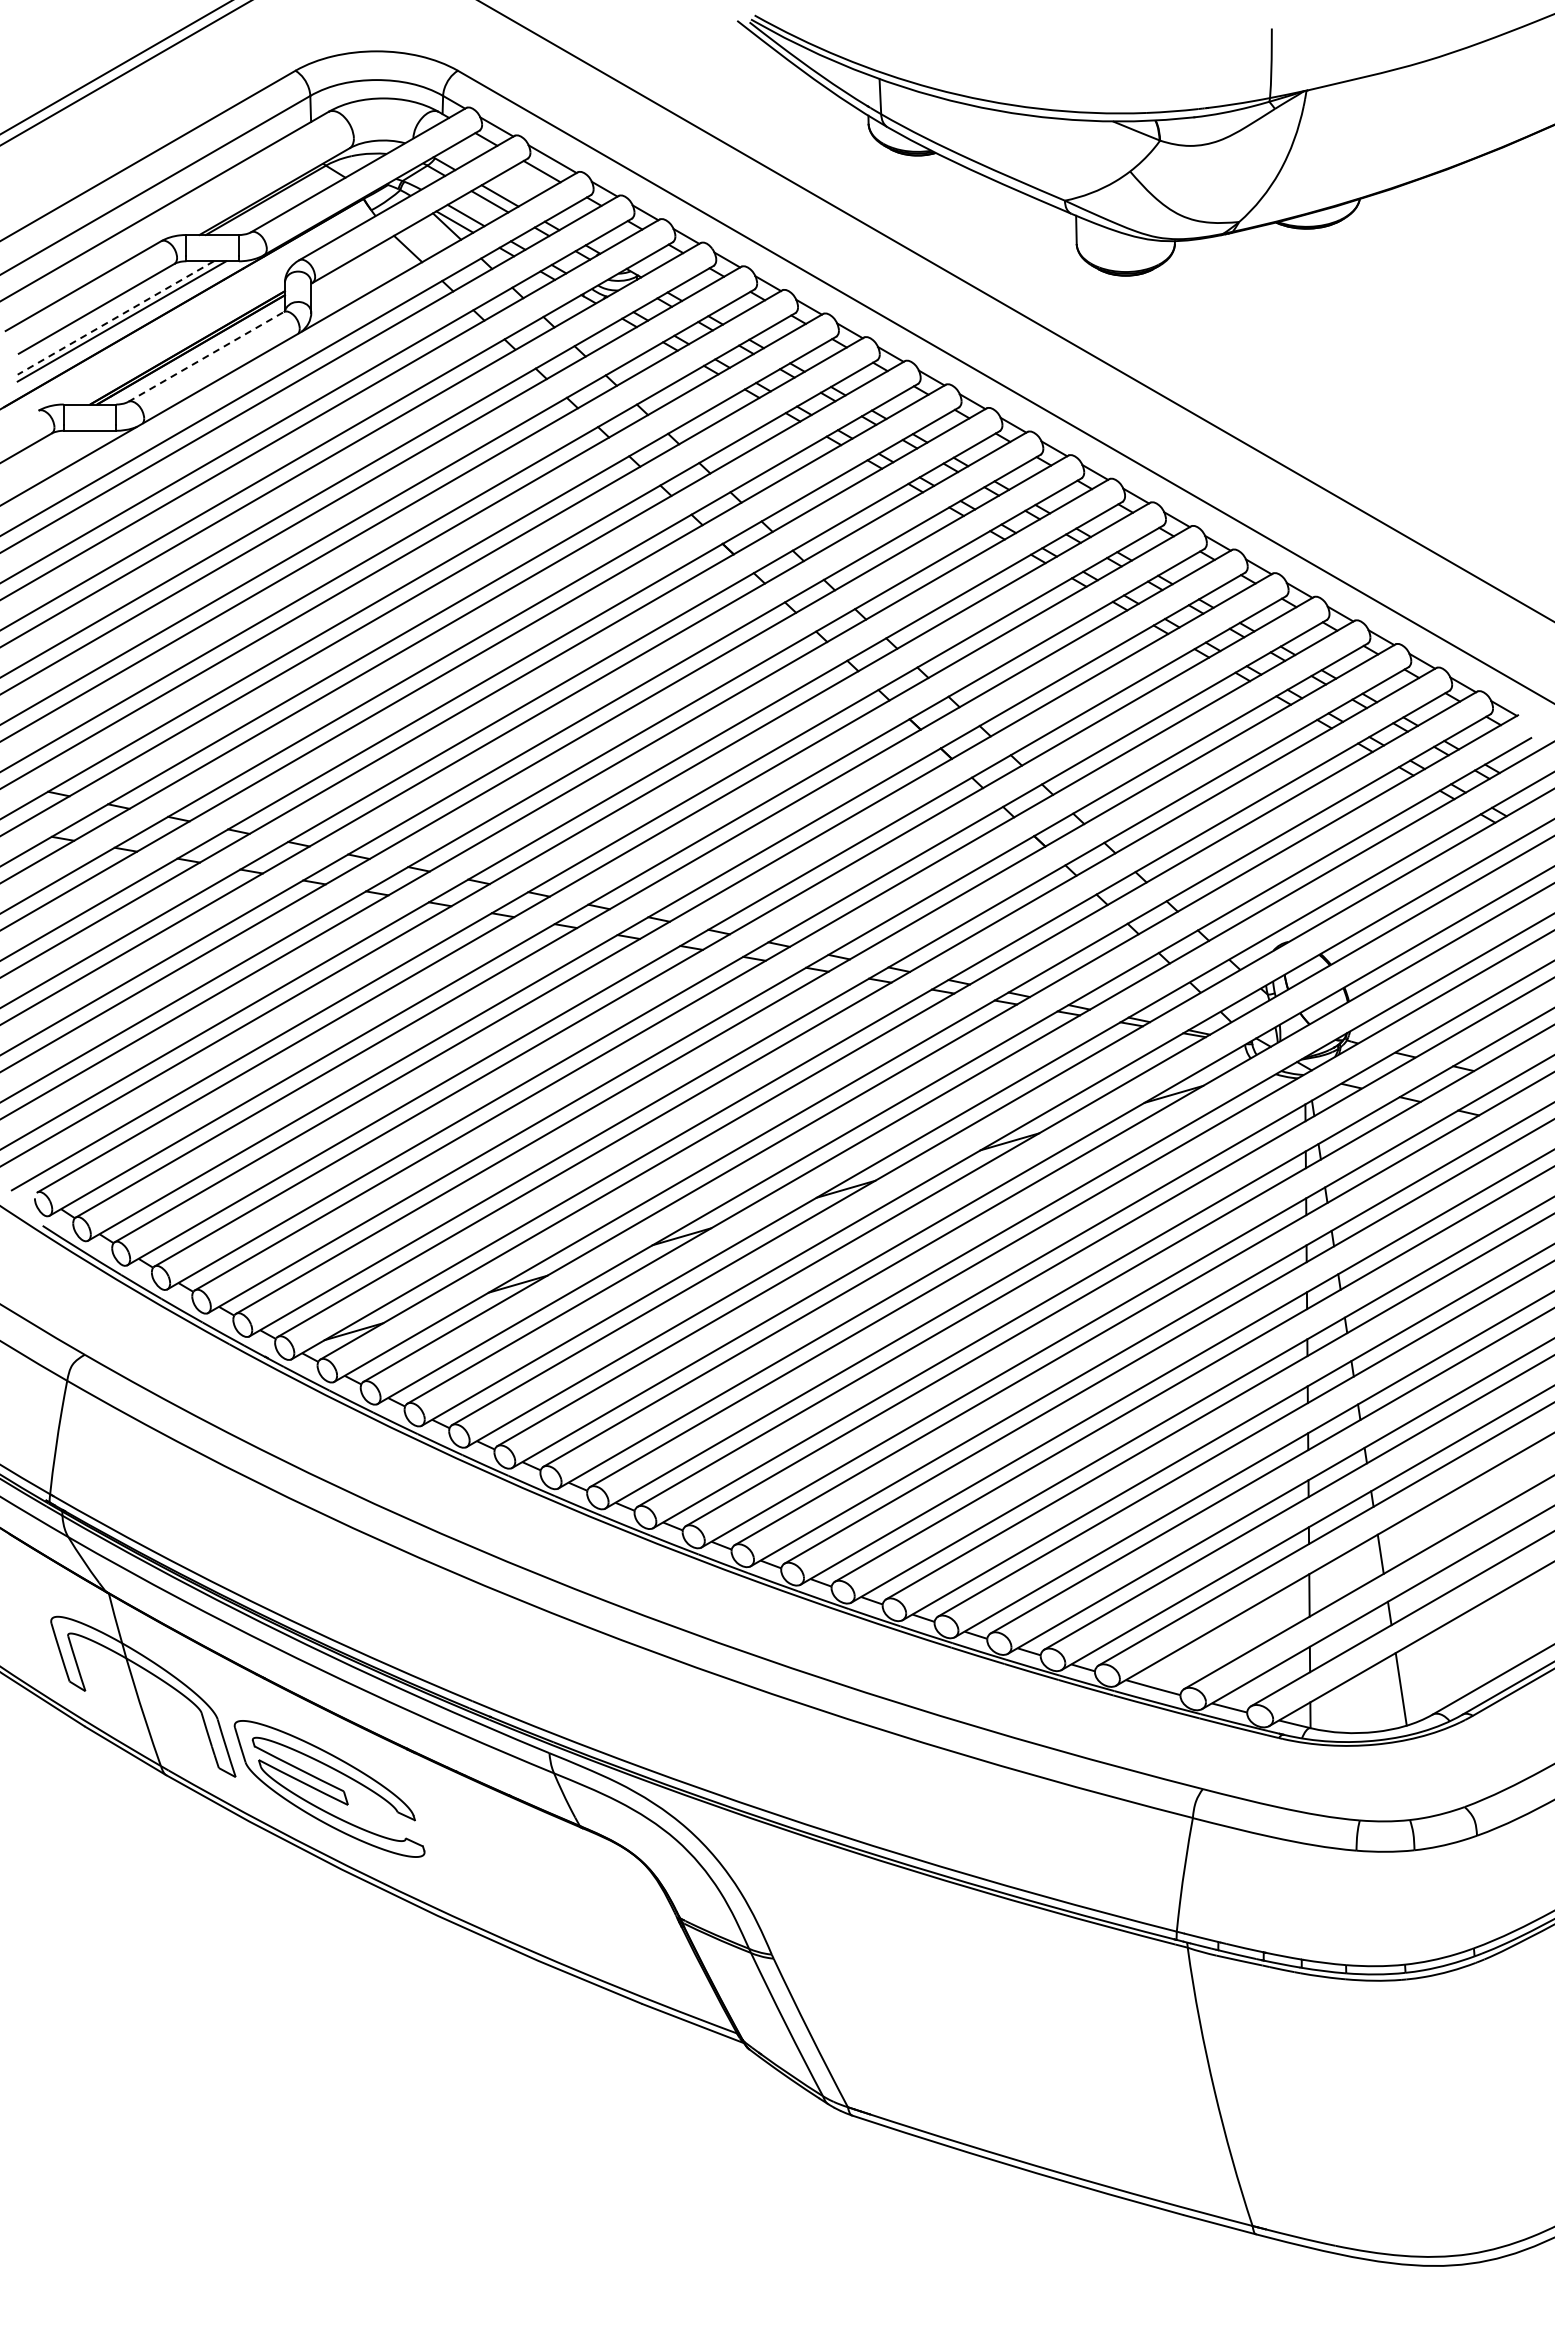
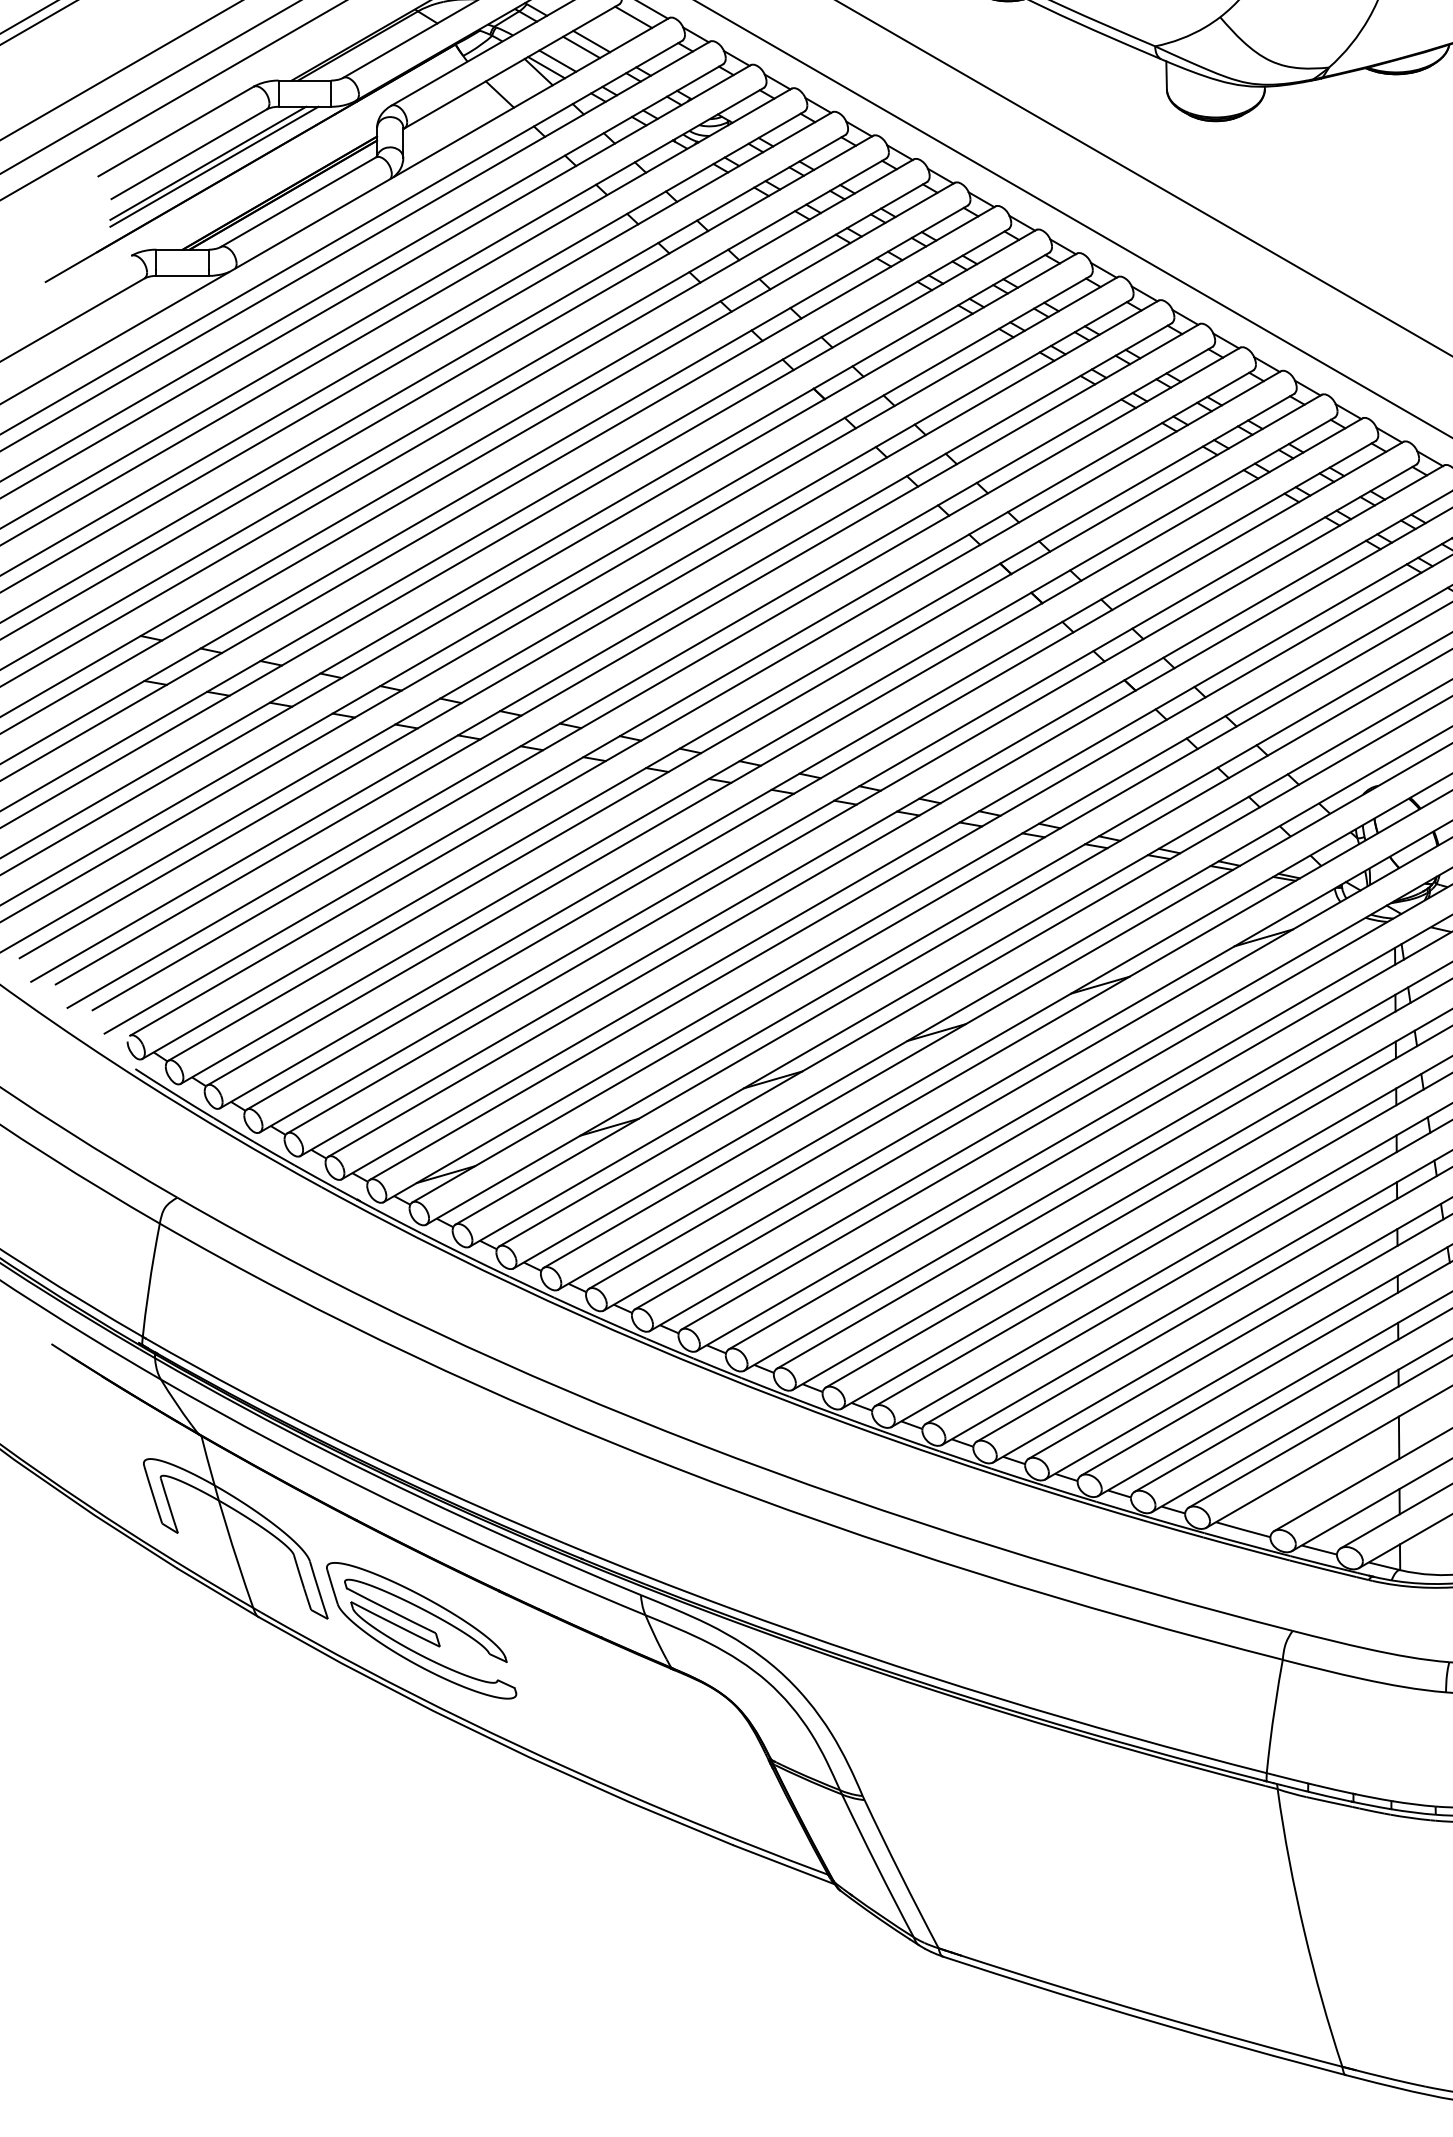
line: (115, 318) -> (207, 163), dashed -> solid
line: (206, 356) -> (298, 201), dashed -> solid

